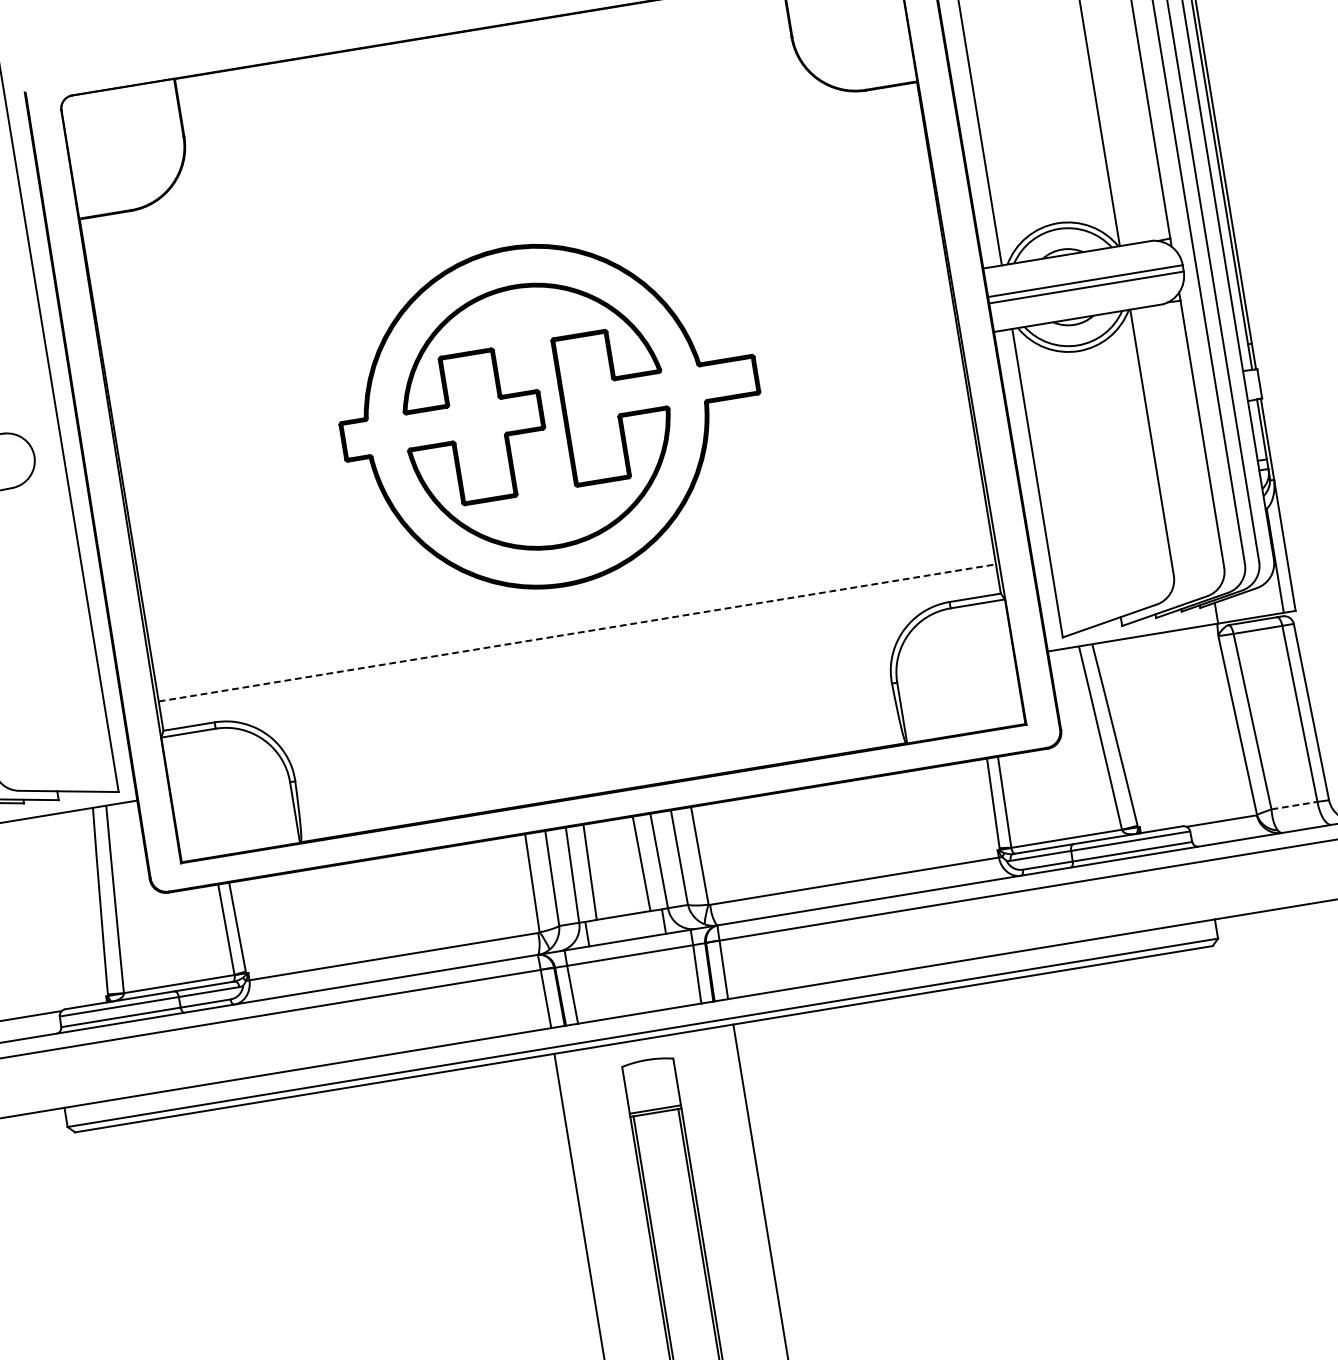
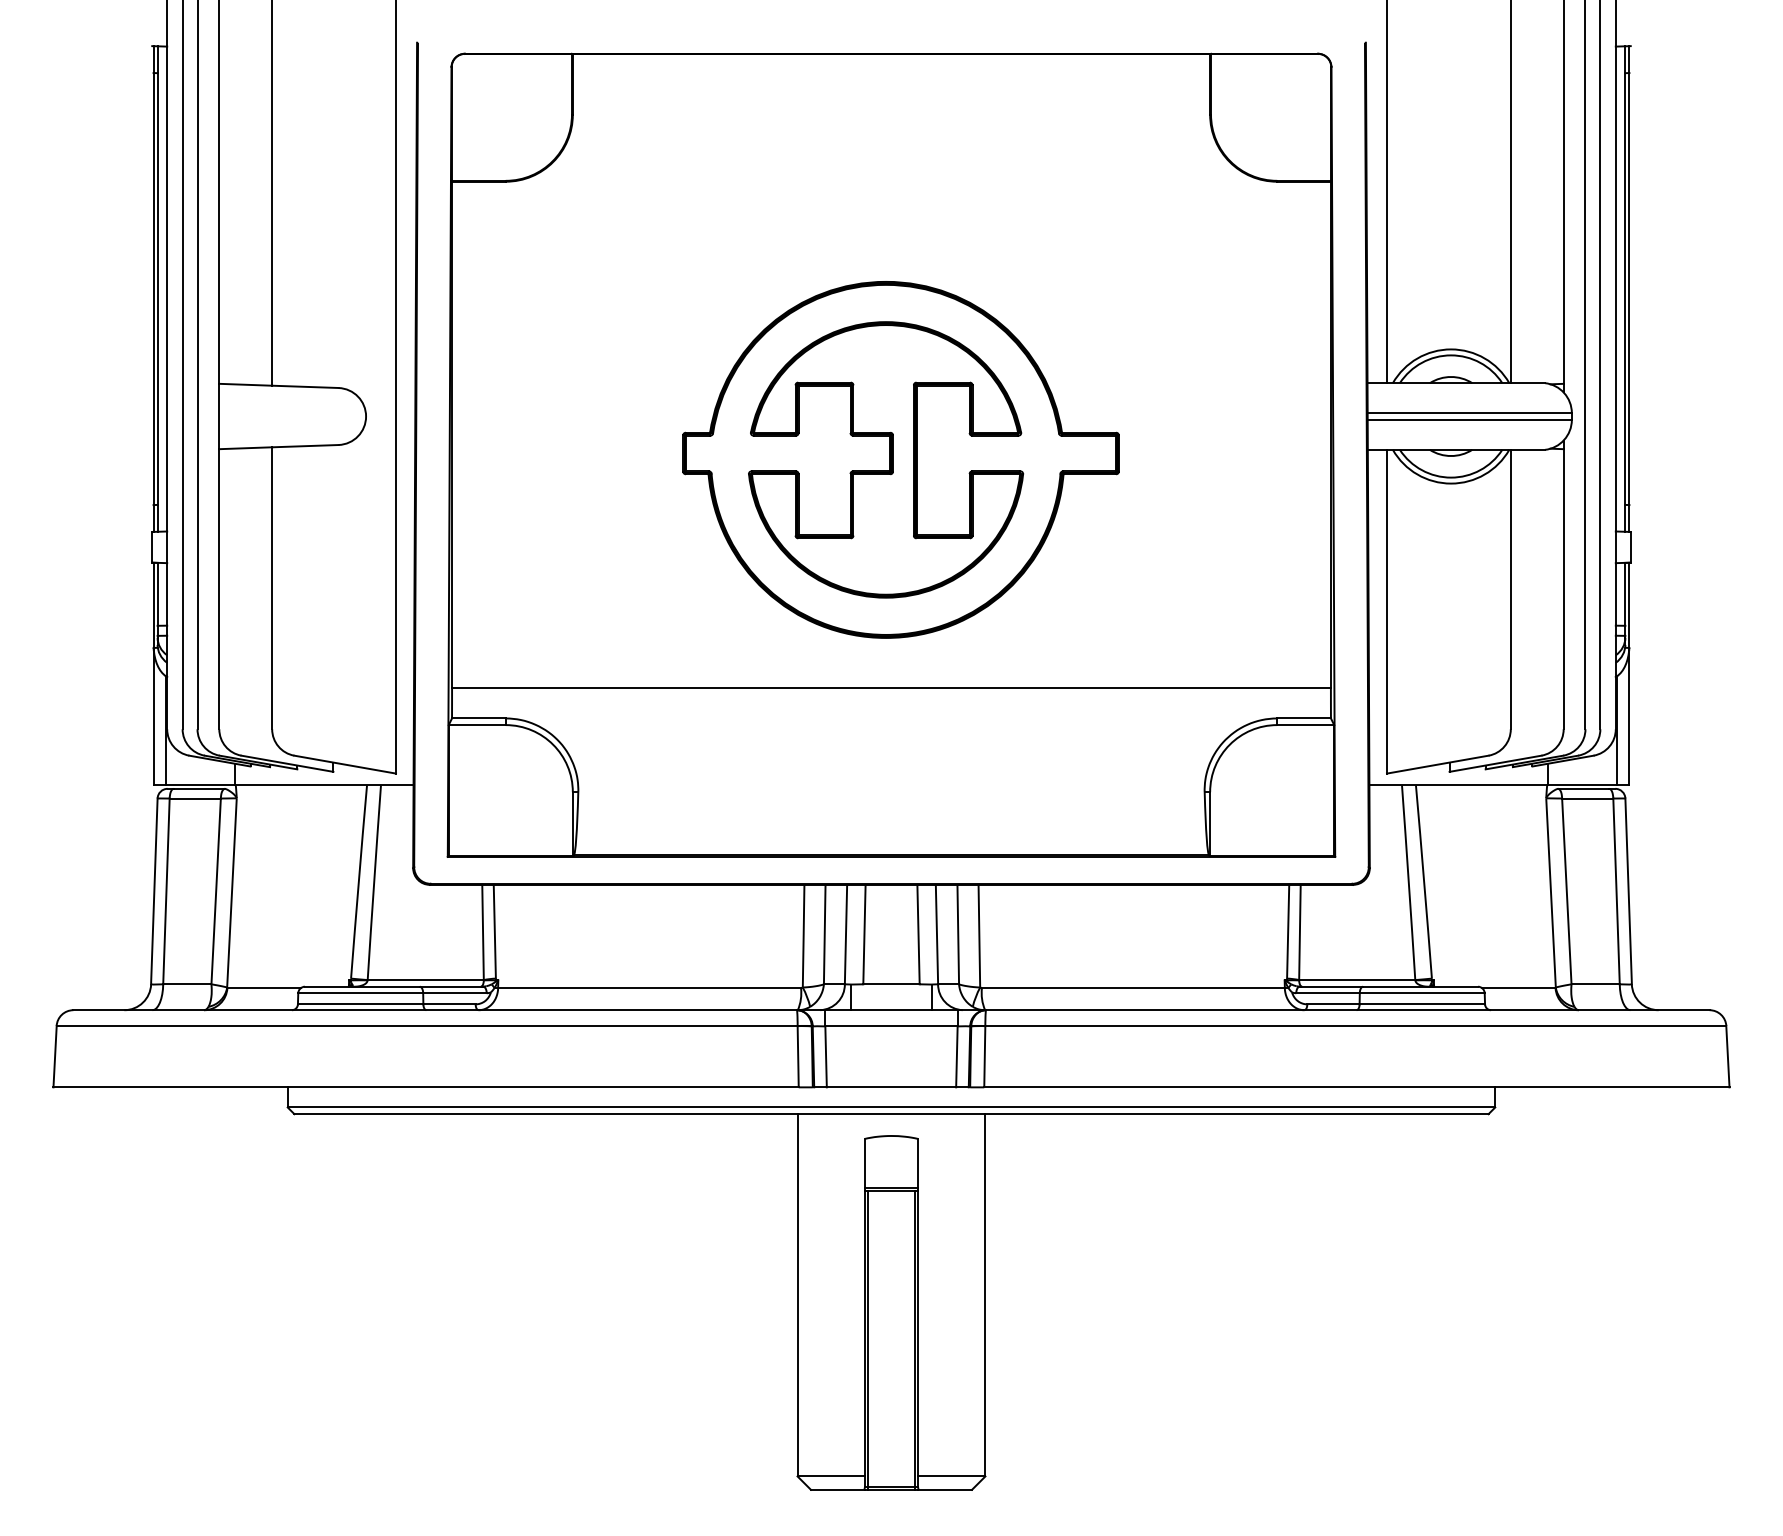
line: (577, 632) -> (891, 687), dashed -> solid
line: (1295, 805) -> (1596, 984), dashed -> solid

